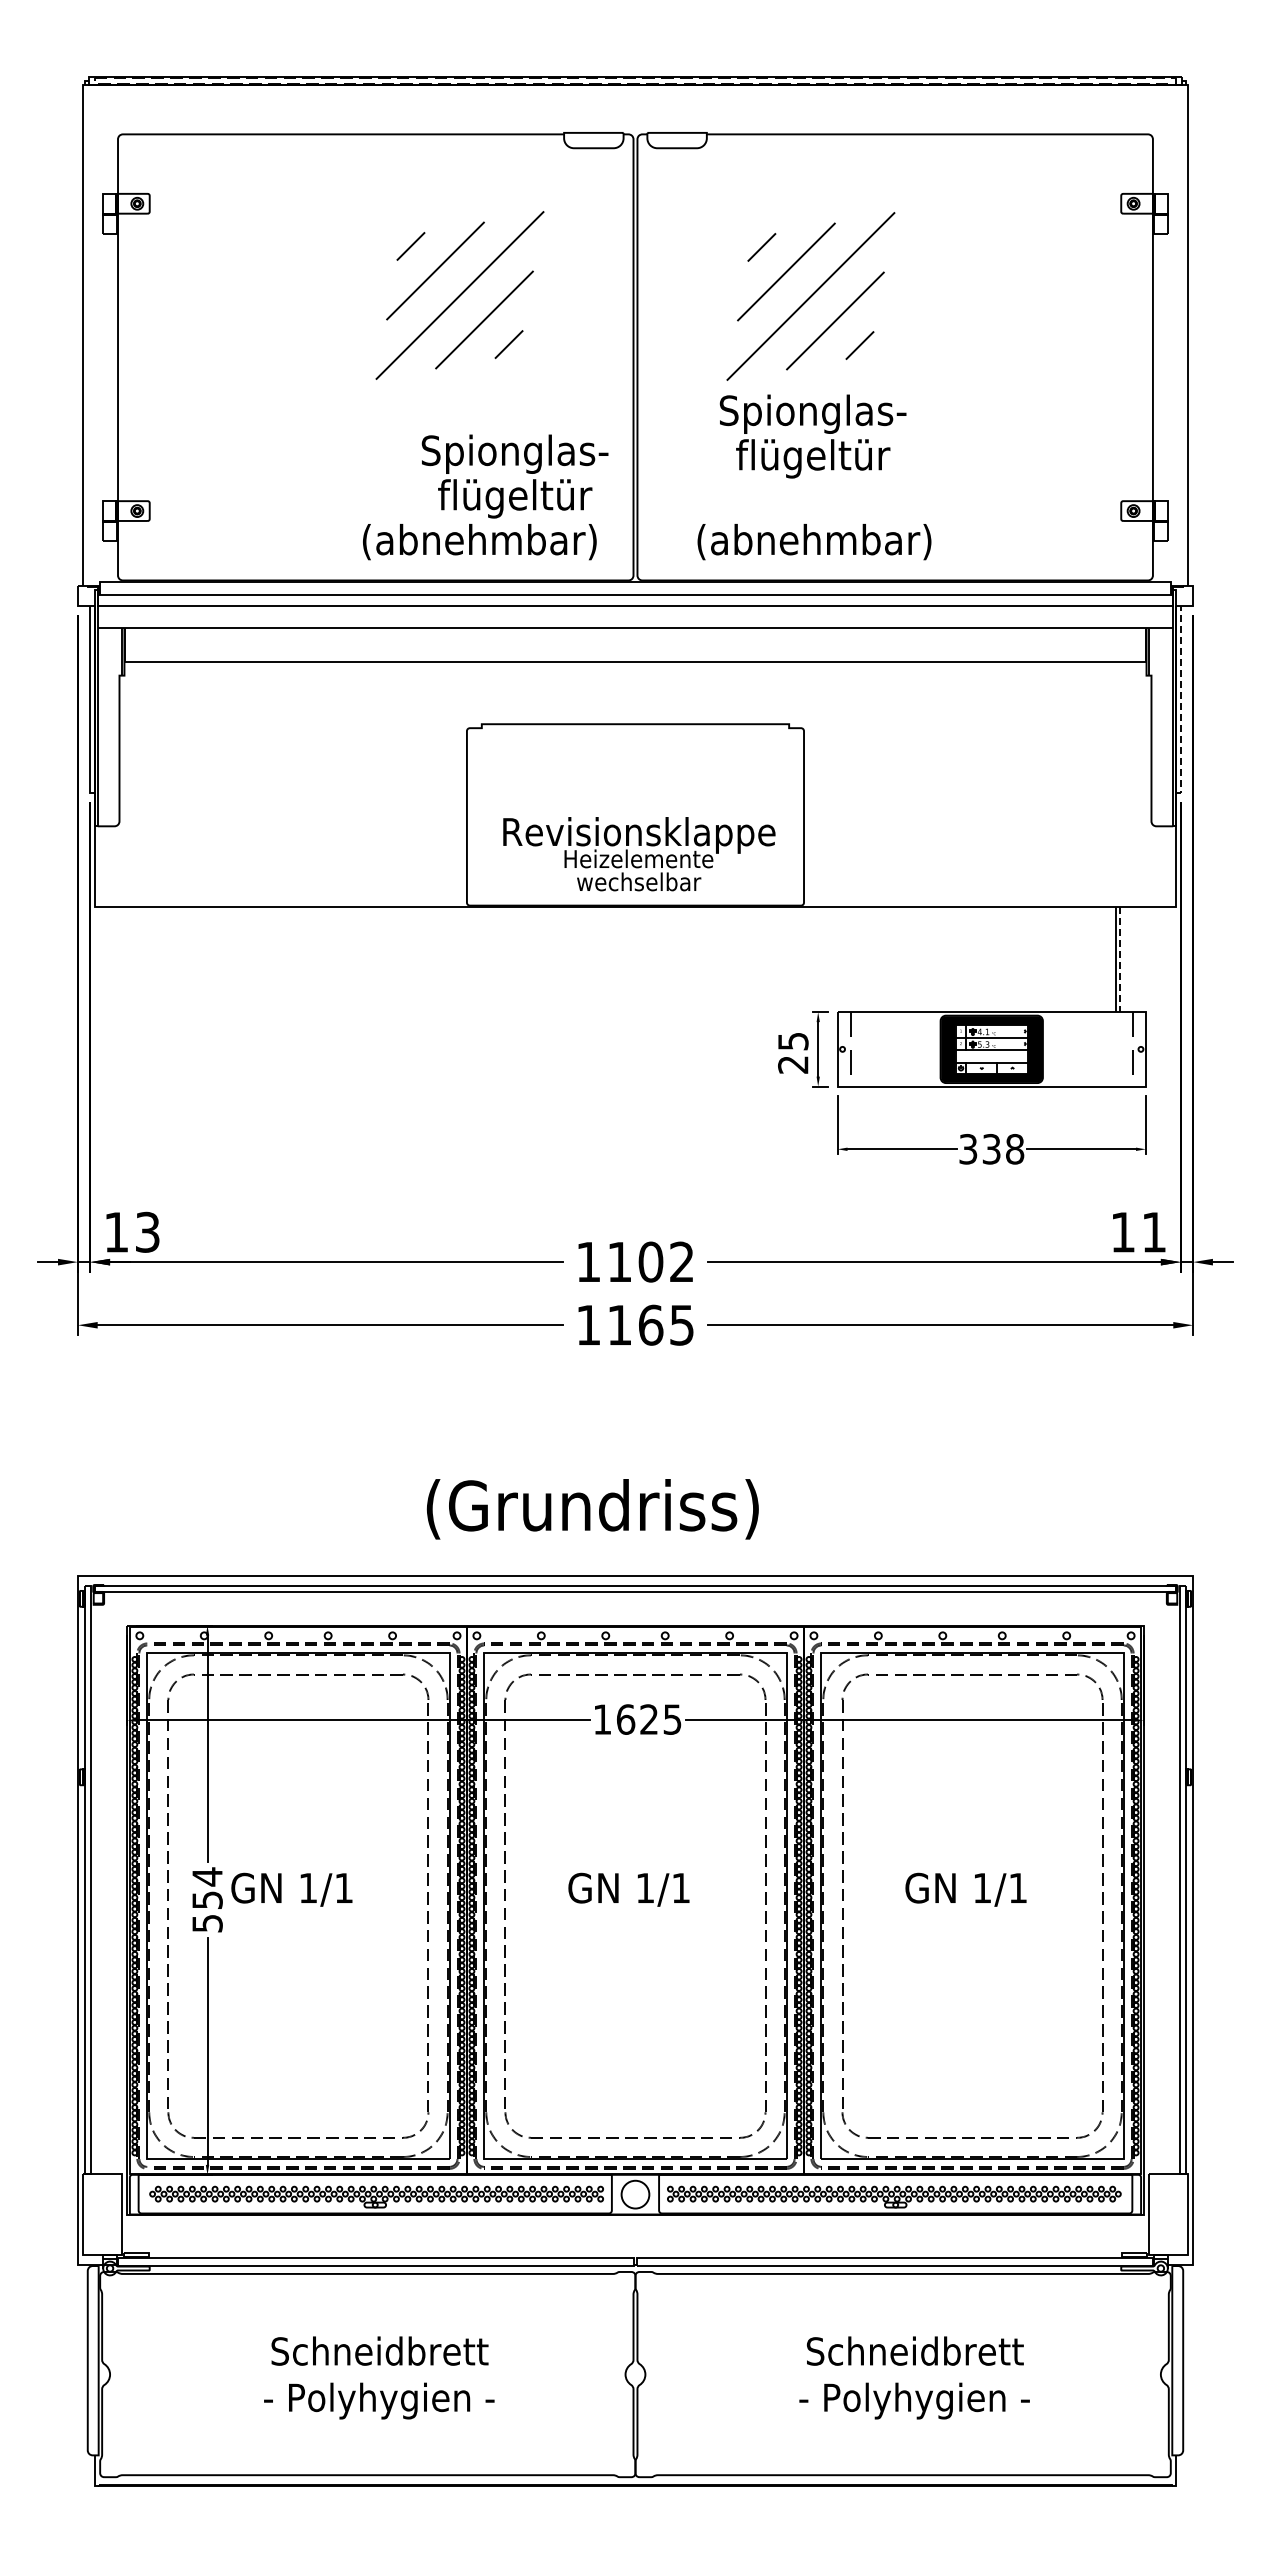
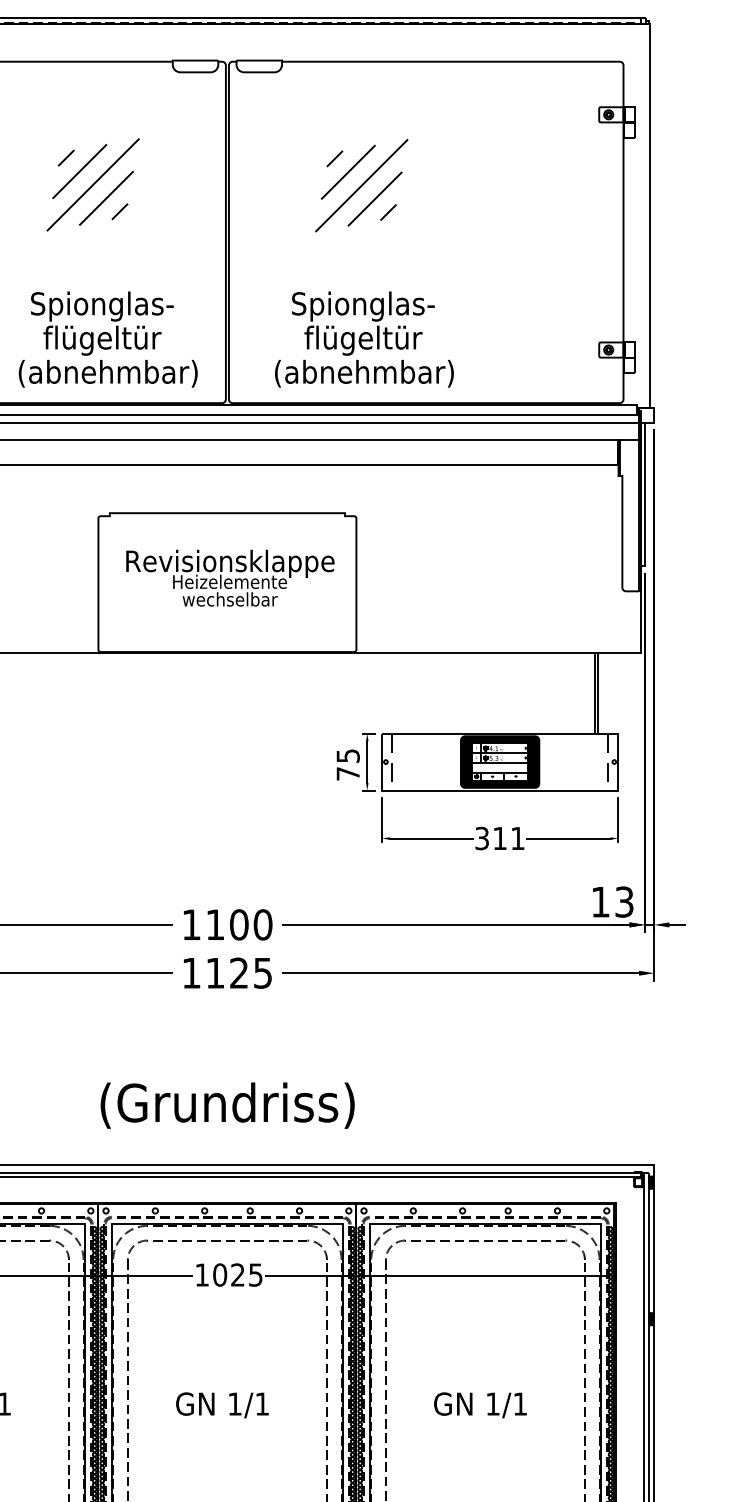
part: (459, 294) -> (92, 184), size x0.71
part: (810, 295) -> (361, 185), size x0.71
text: (812, 436) -> (362, 323), moved
text: (514, 476) -> (101, 323), moved
line: (1180, 702) -> (644, 496), dashed -> solid
text: (639, 854) -> (230, 578), moved
line: (1120, 959) -> (598, 693), dashed -> solid
text: (793, 1064) -> (348, 773), 25 -> 75
text: (1003, 1149) -> (509, 838), 338 -> 311
text: (1153, 1231) -> (623, 901), 11 -> 13
text: (681, 1261) -> (262, 924), 1102 -> 1100
text: (651, 1324) -> (239, 972), 1165 -> 1125
text: (592, 1509) -> (227, 1105), moved
text: (625, 1719) -> (219, 1274), 1625 -> 1025

